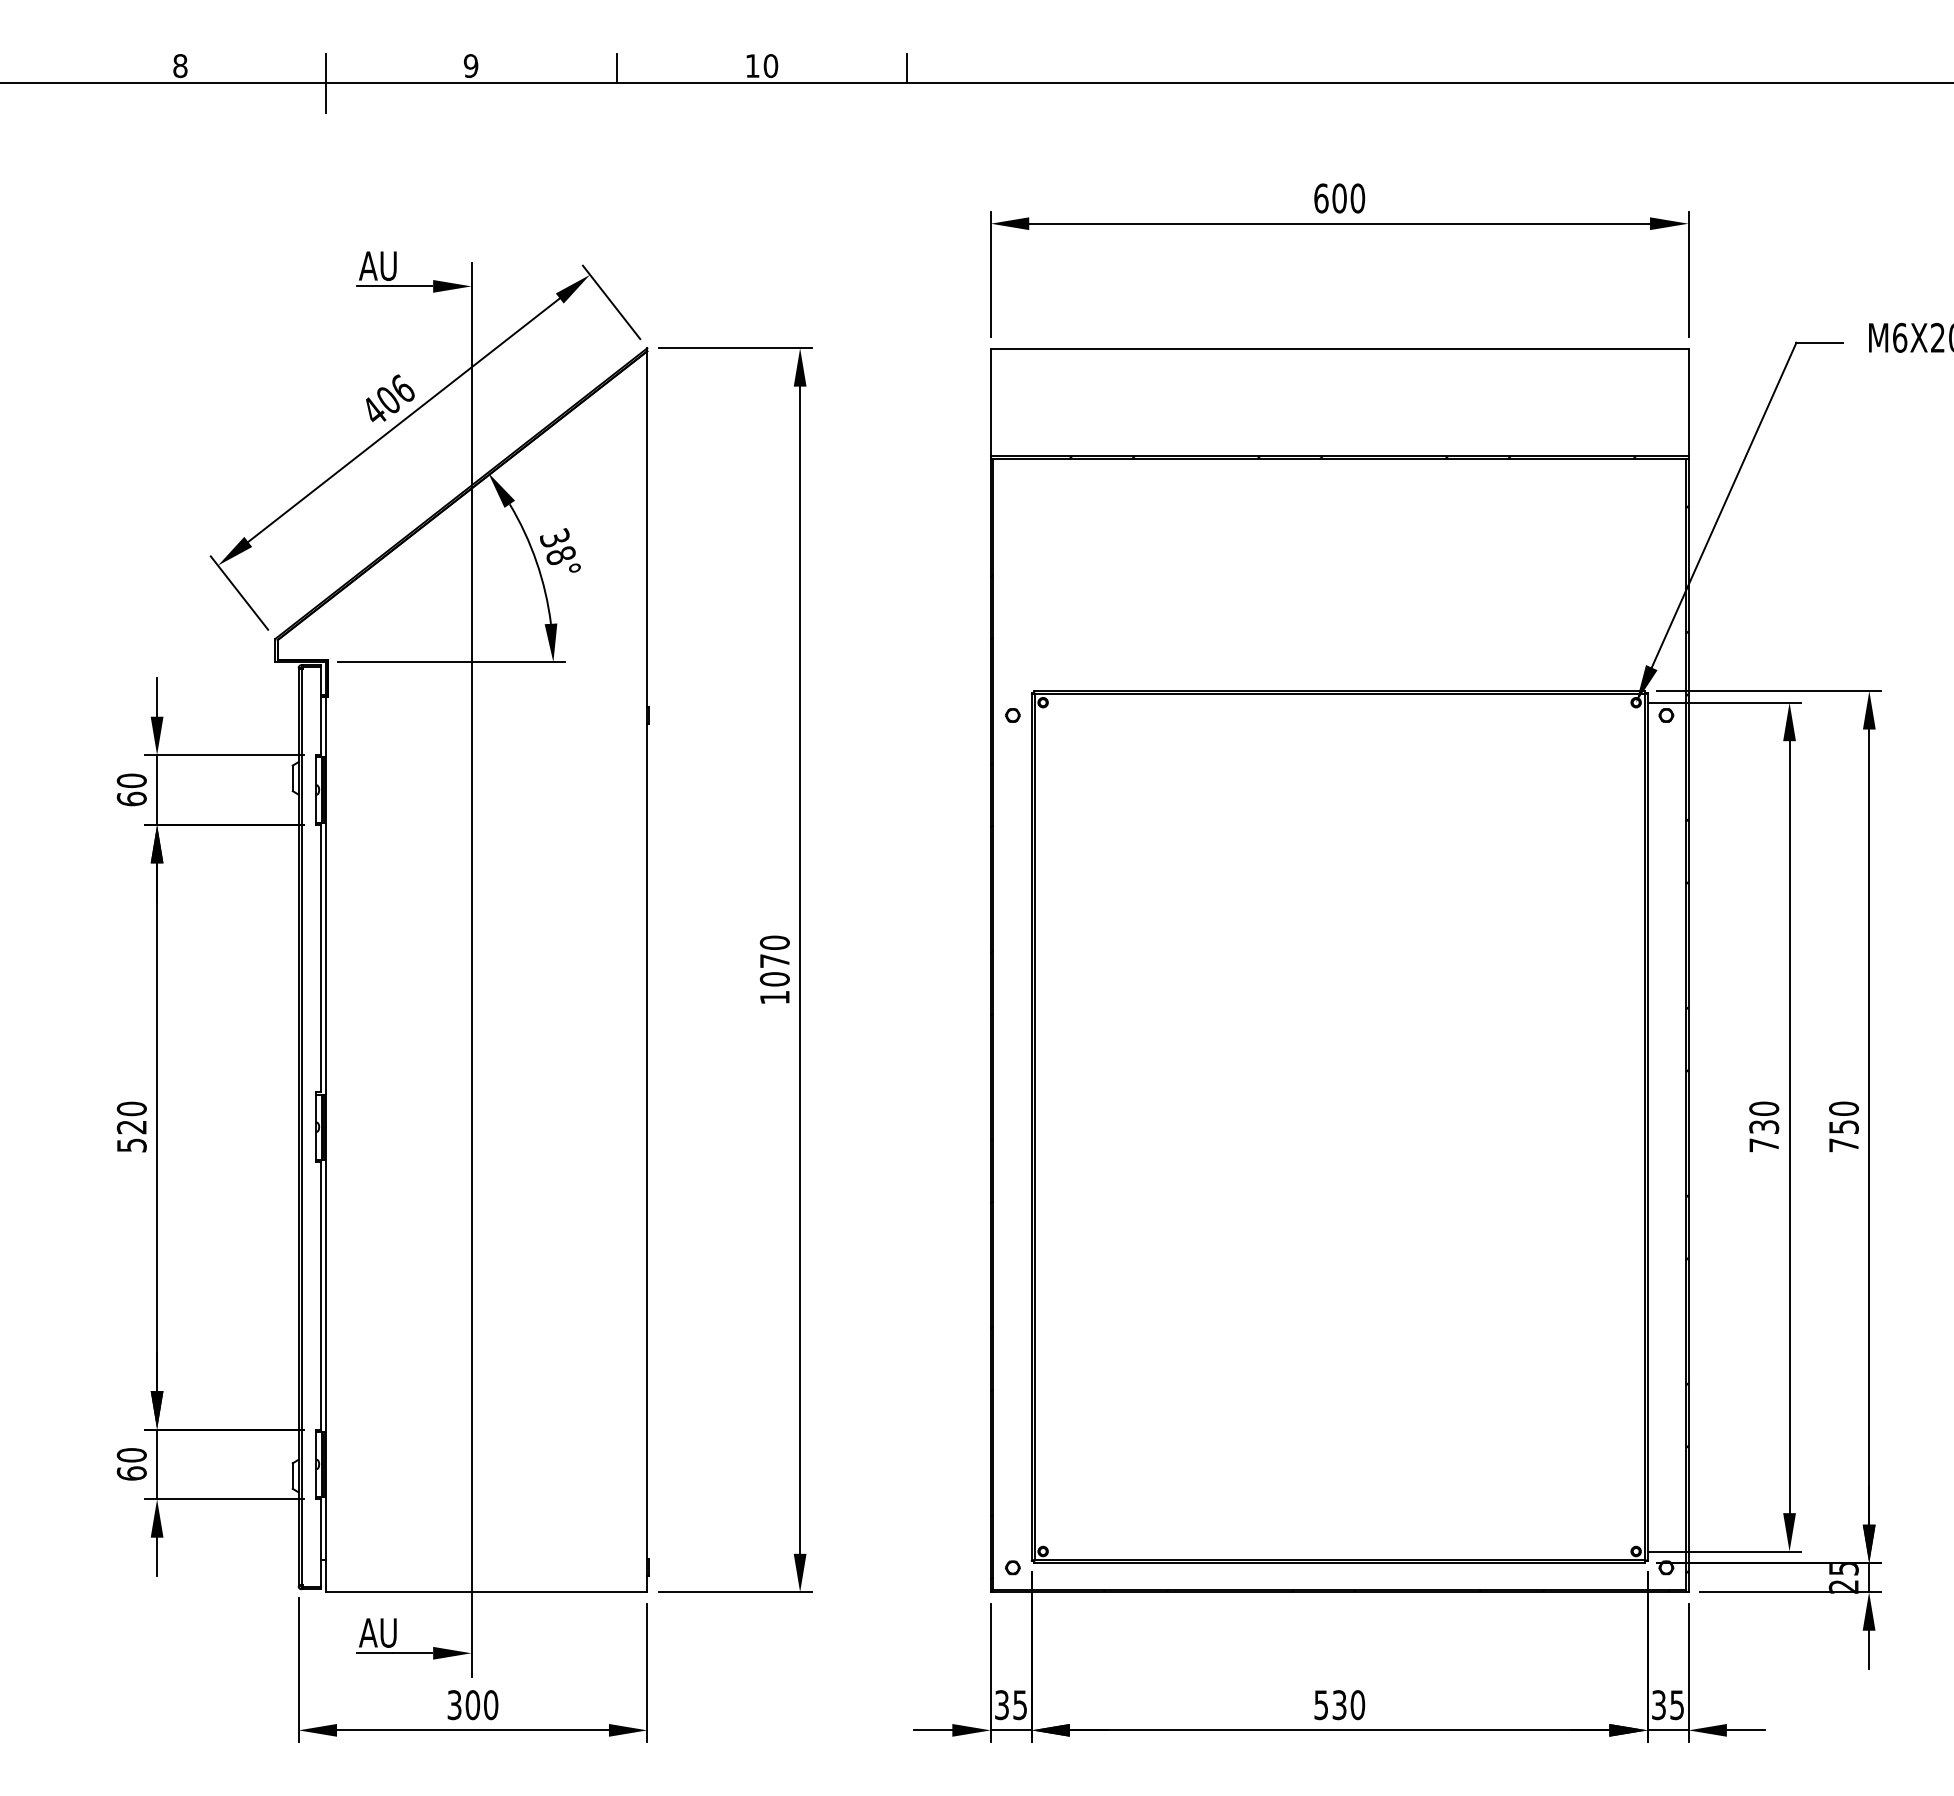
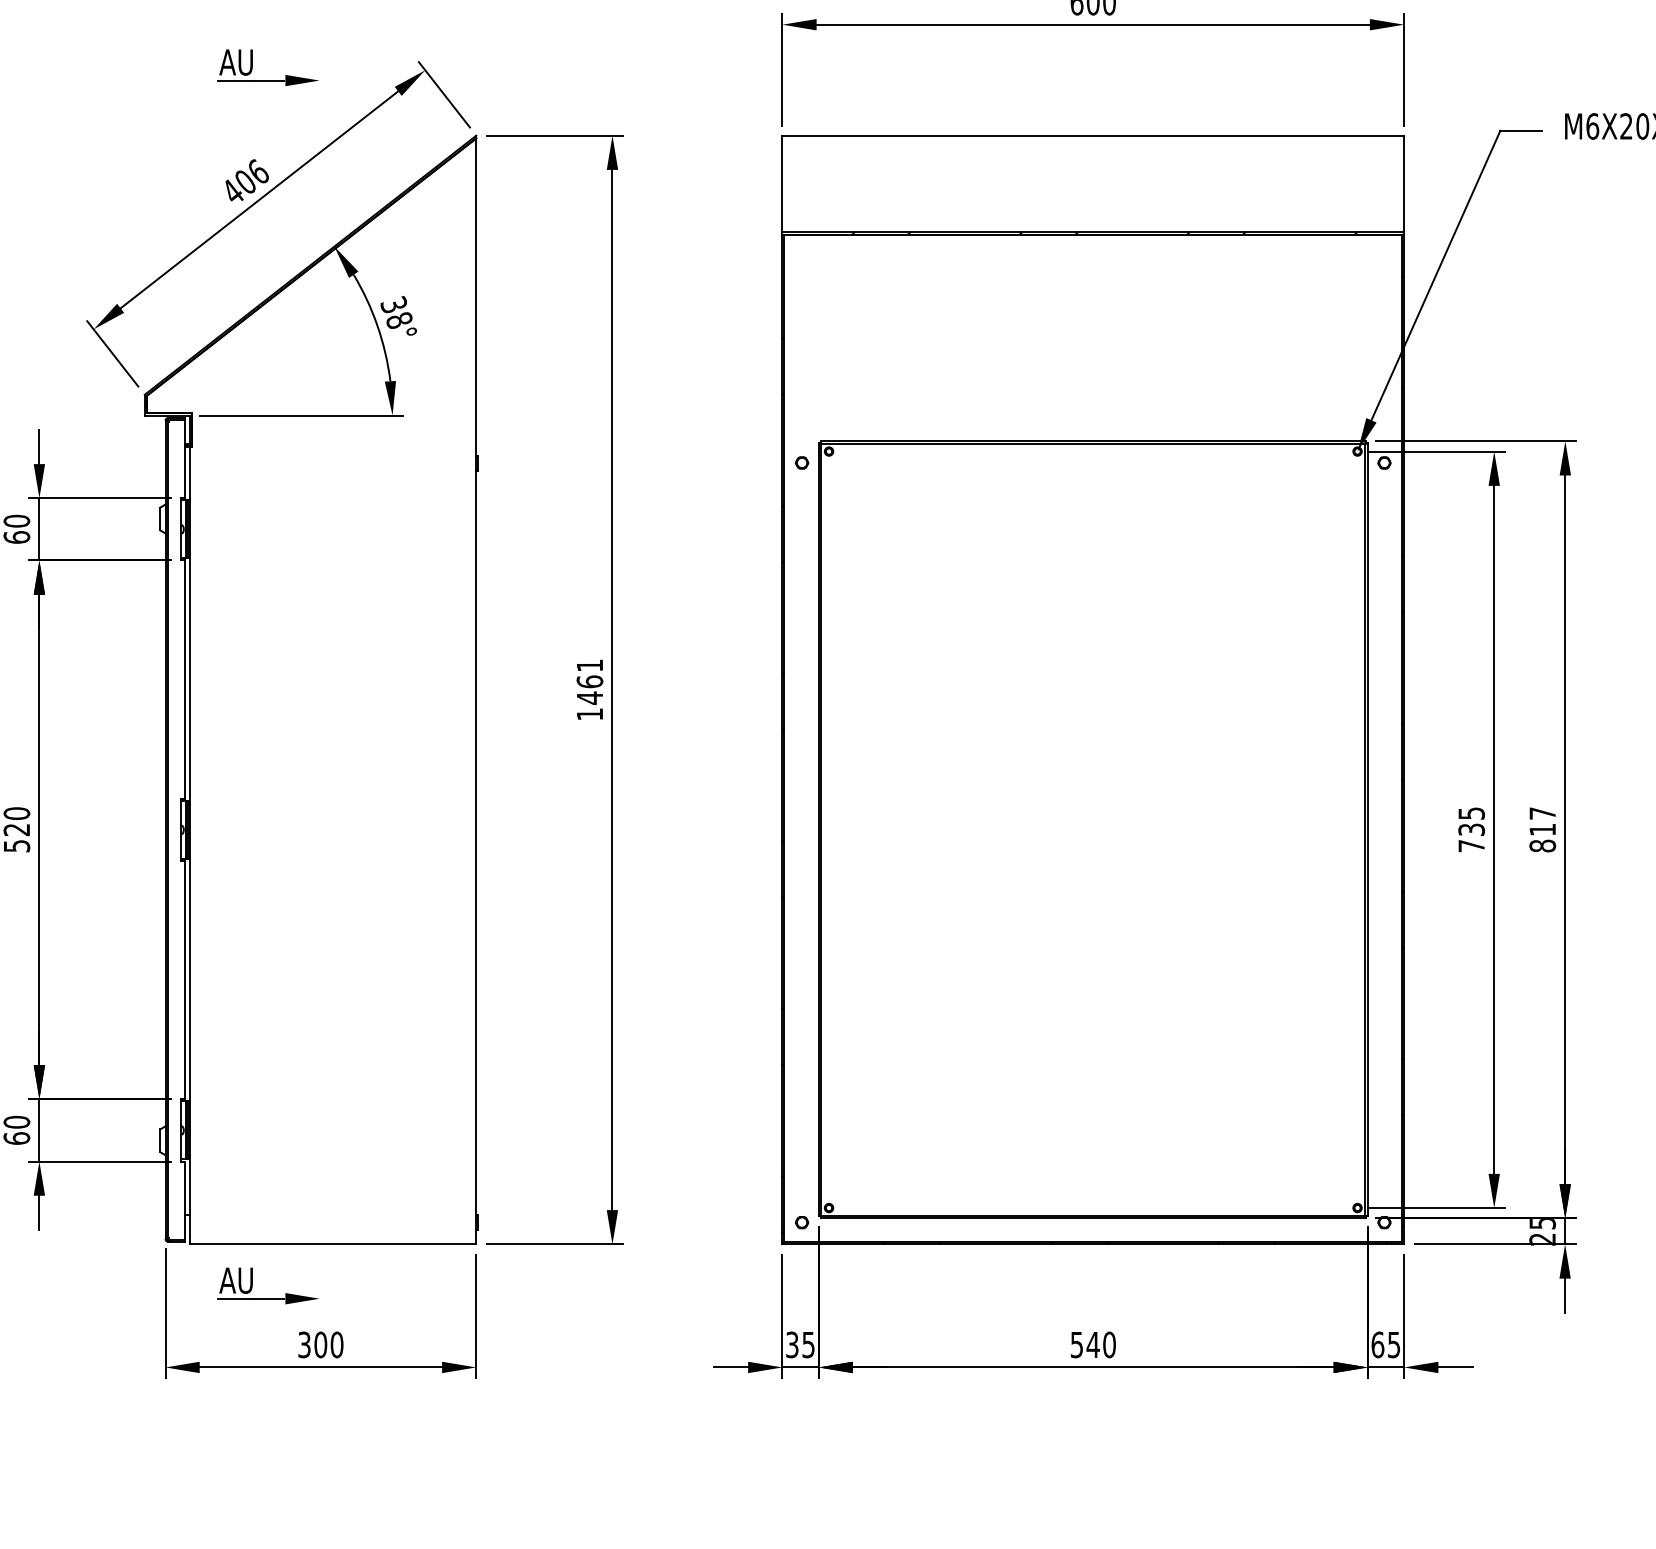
text: (774, 960) -> (589, 681), 1070 -> 1461
line: (471, 969) -> (319, 689), removed
text: (1764, 1108) -> (1471, 813), 730 -> 735
text: (1843, 1126) -> (1542, 829), 750 -> 817
text: (1339, 1705) -> (1093, 1345), 530 -> 540
text: (1659, 1705) -> (1378, 1345), 35 -> 65

